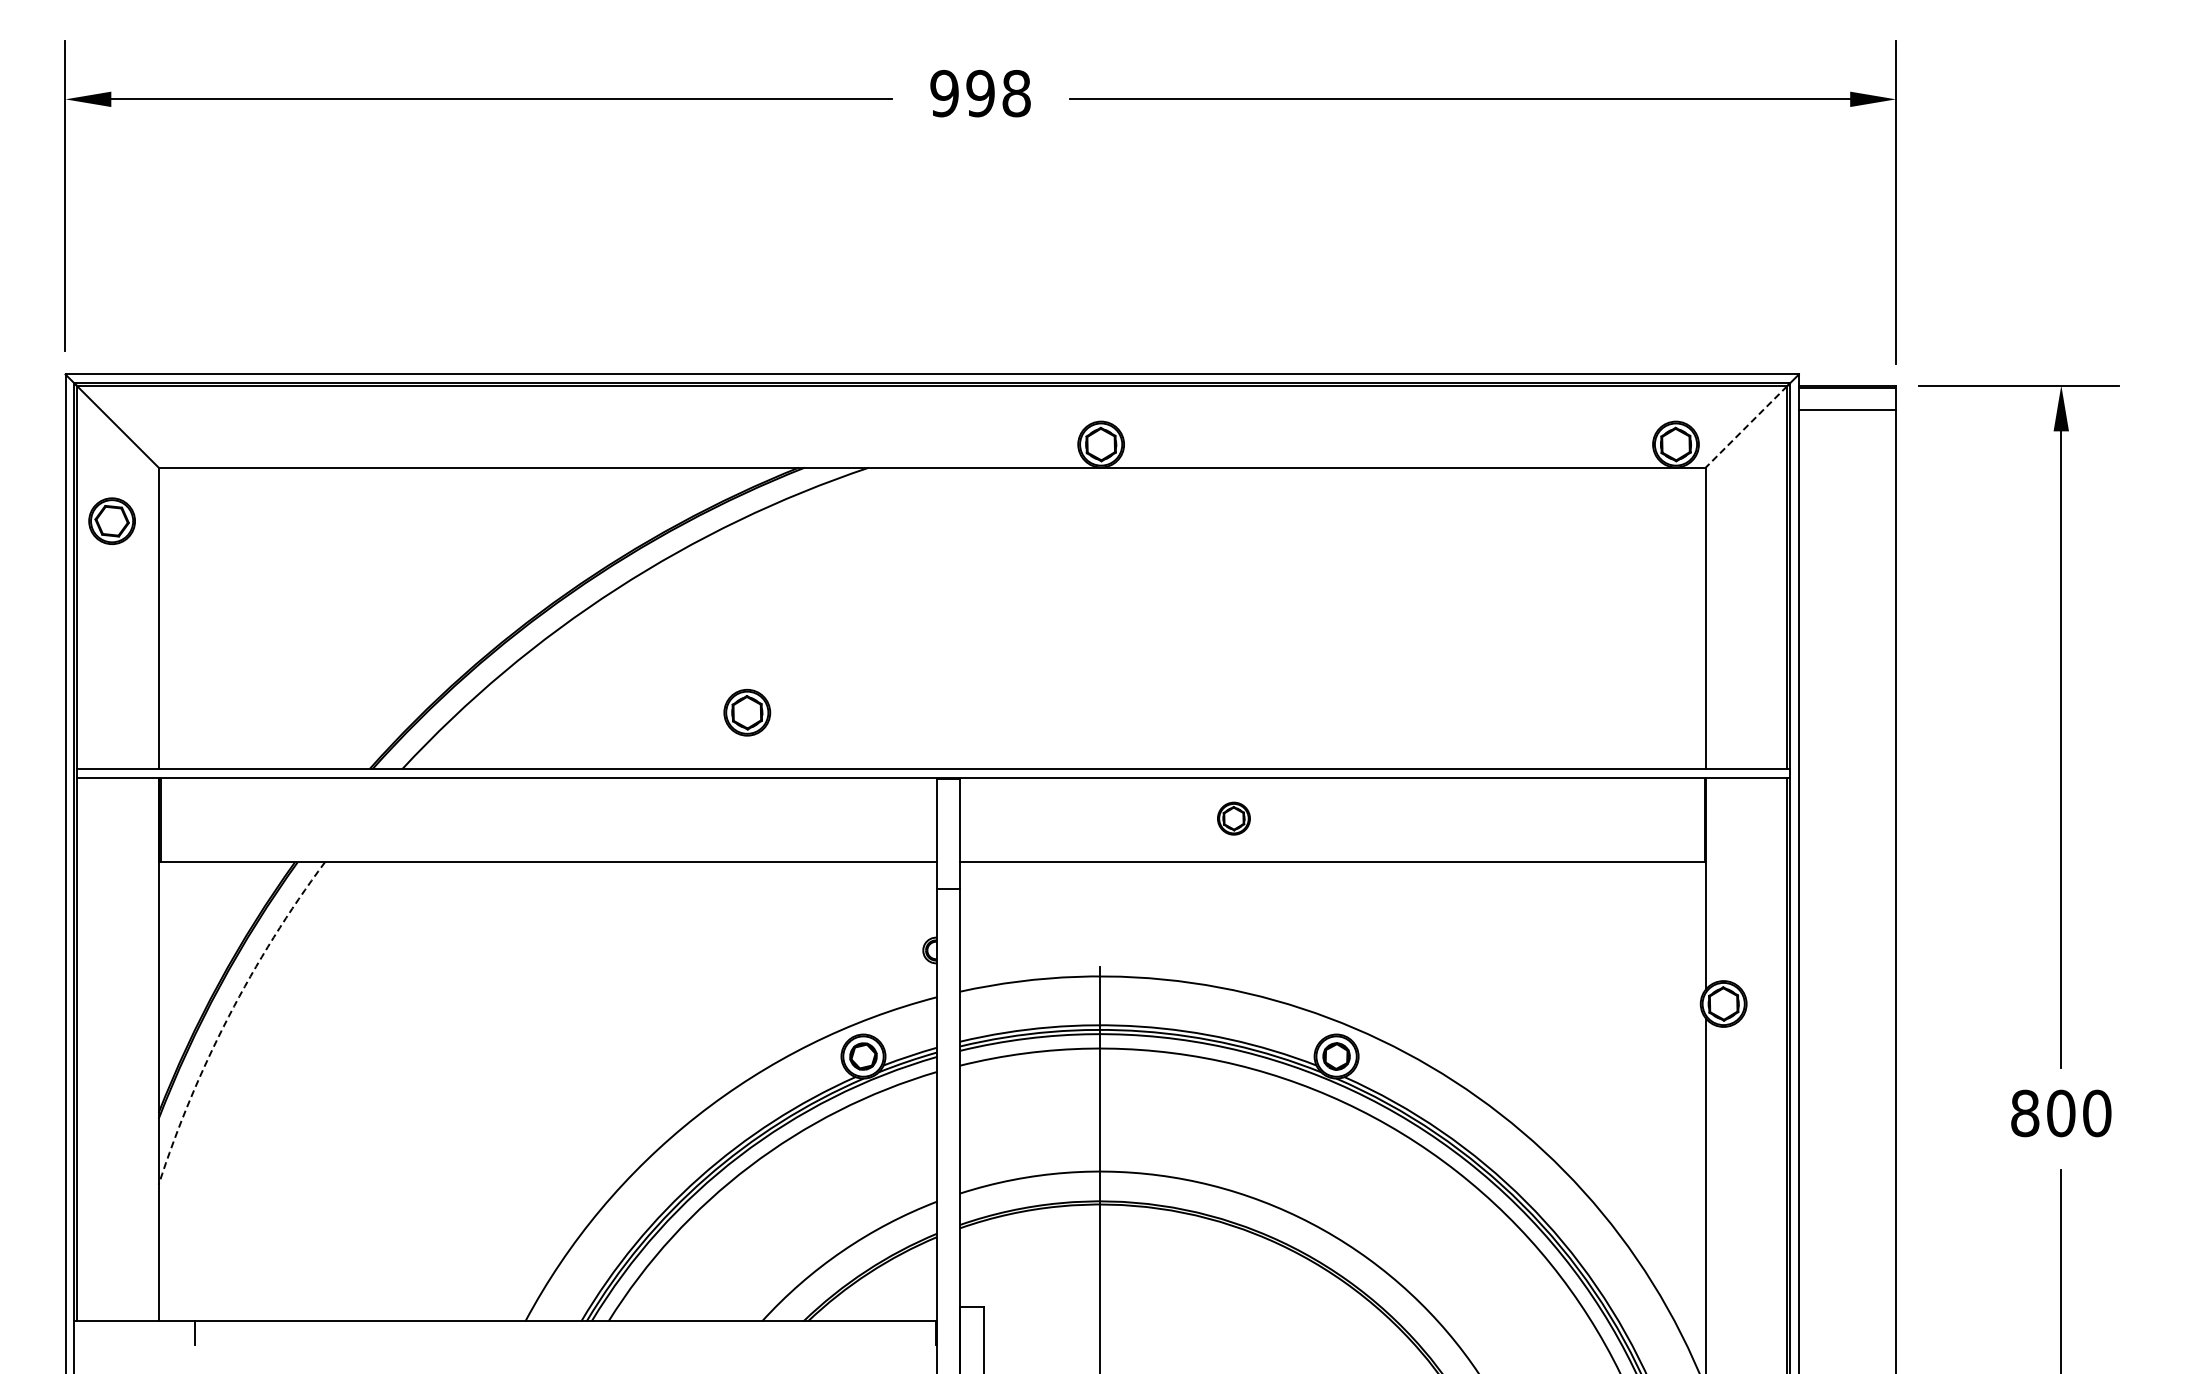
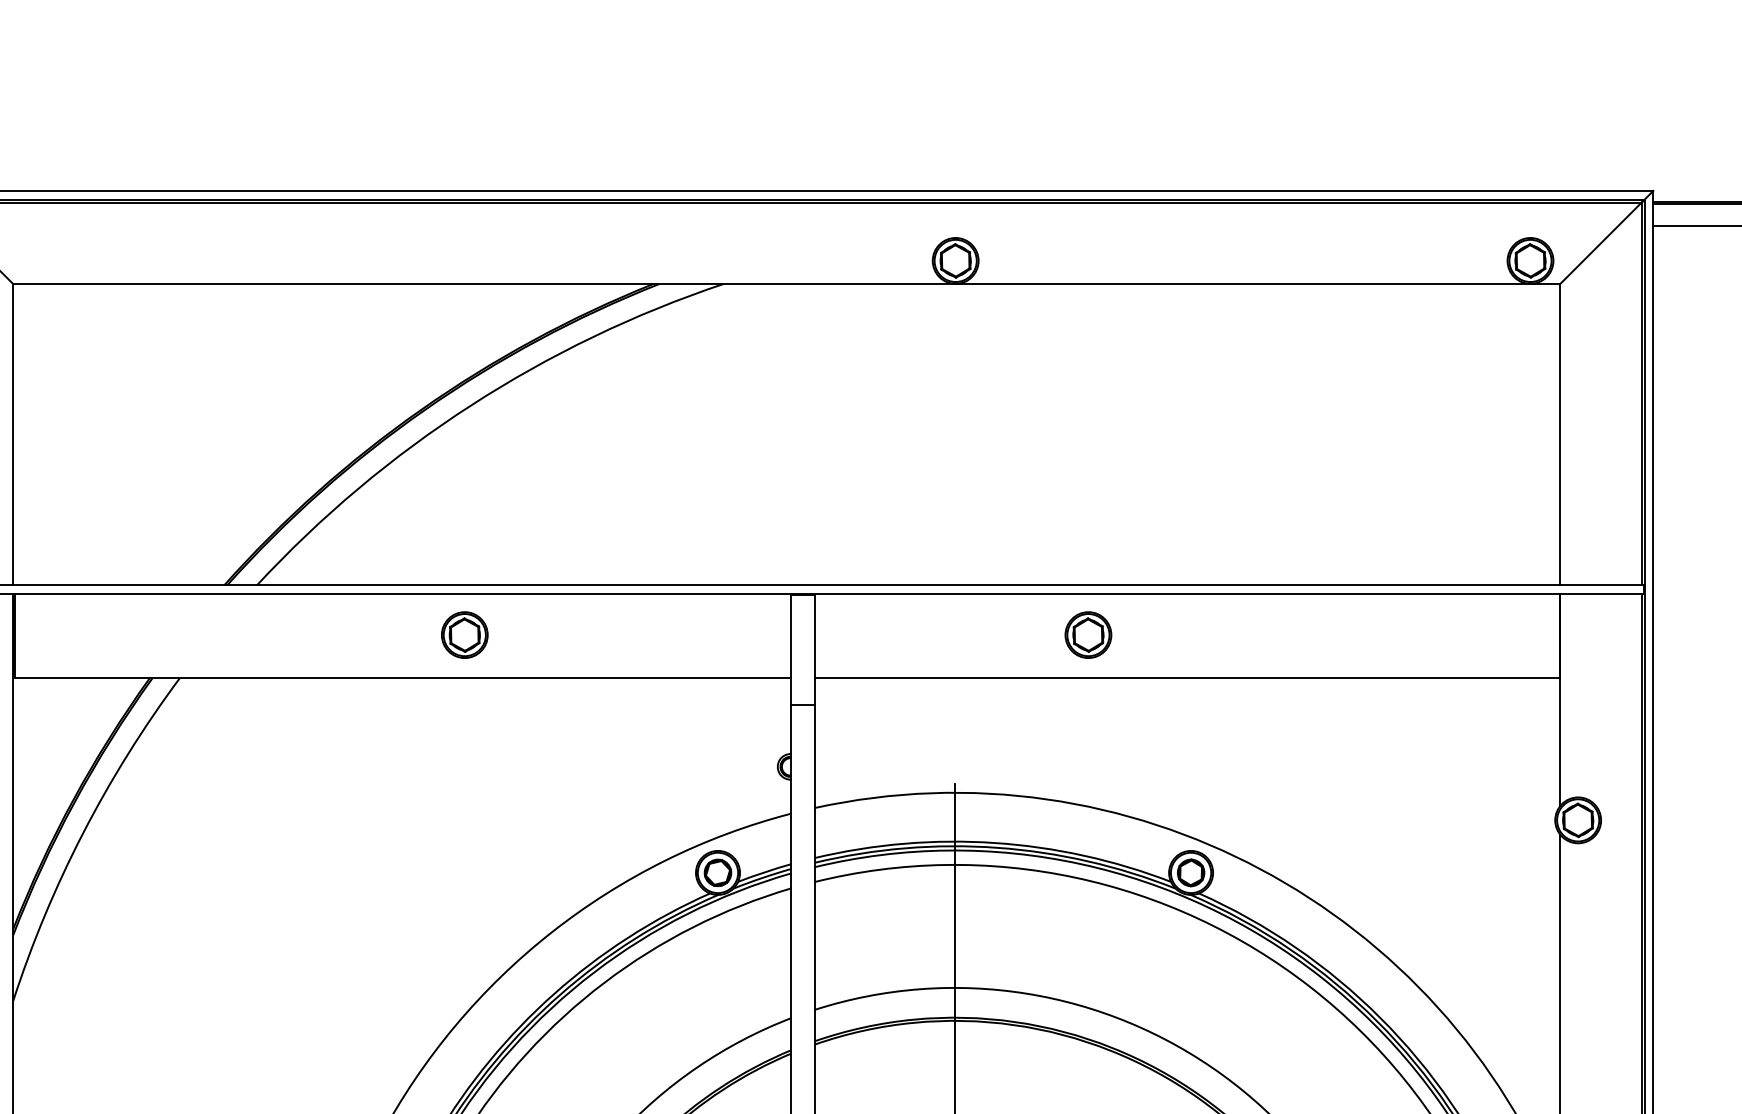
line: (1746, 426) -> (1601, 242), dashed -> solid
part: (747, 712) -> (465, 634), moved
part: (1233, 818) -> (1088, 634), size x1.43
arc: (228, 1016) -> (83, 832), dashed -> solid

